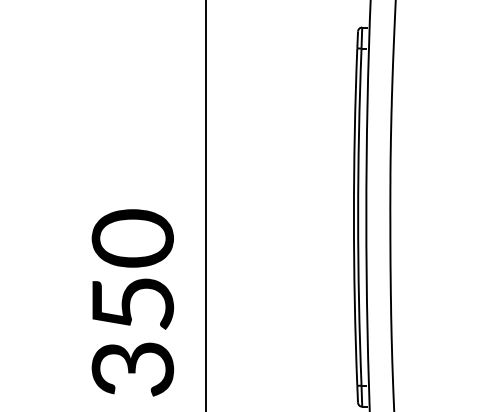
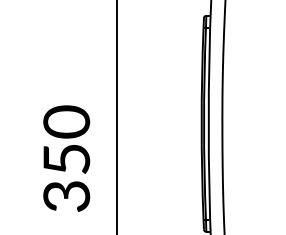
text: (132, 302) -> (66, 158), moved

